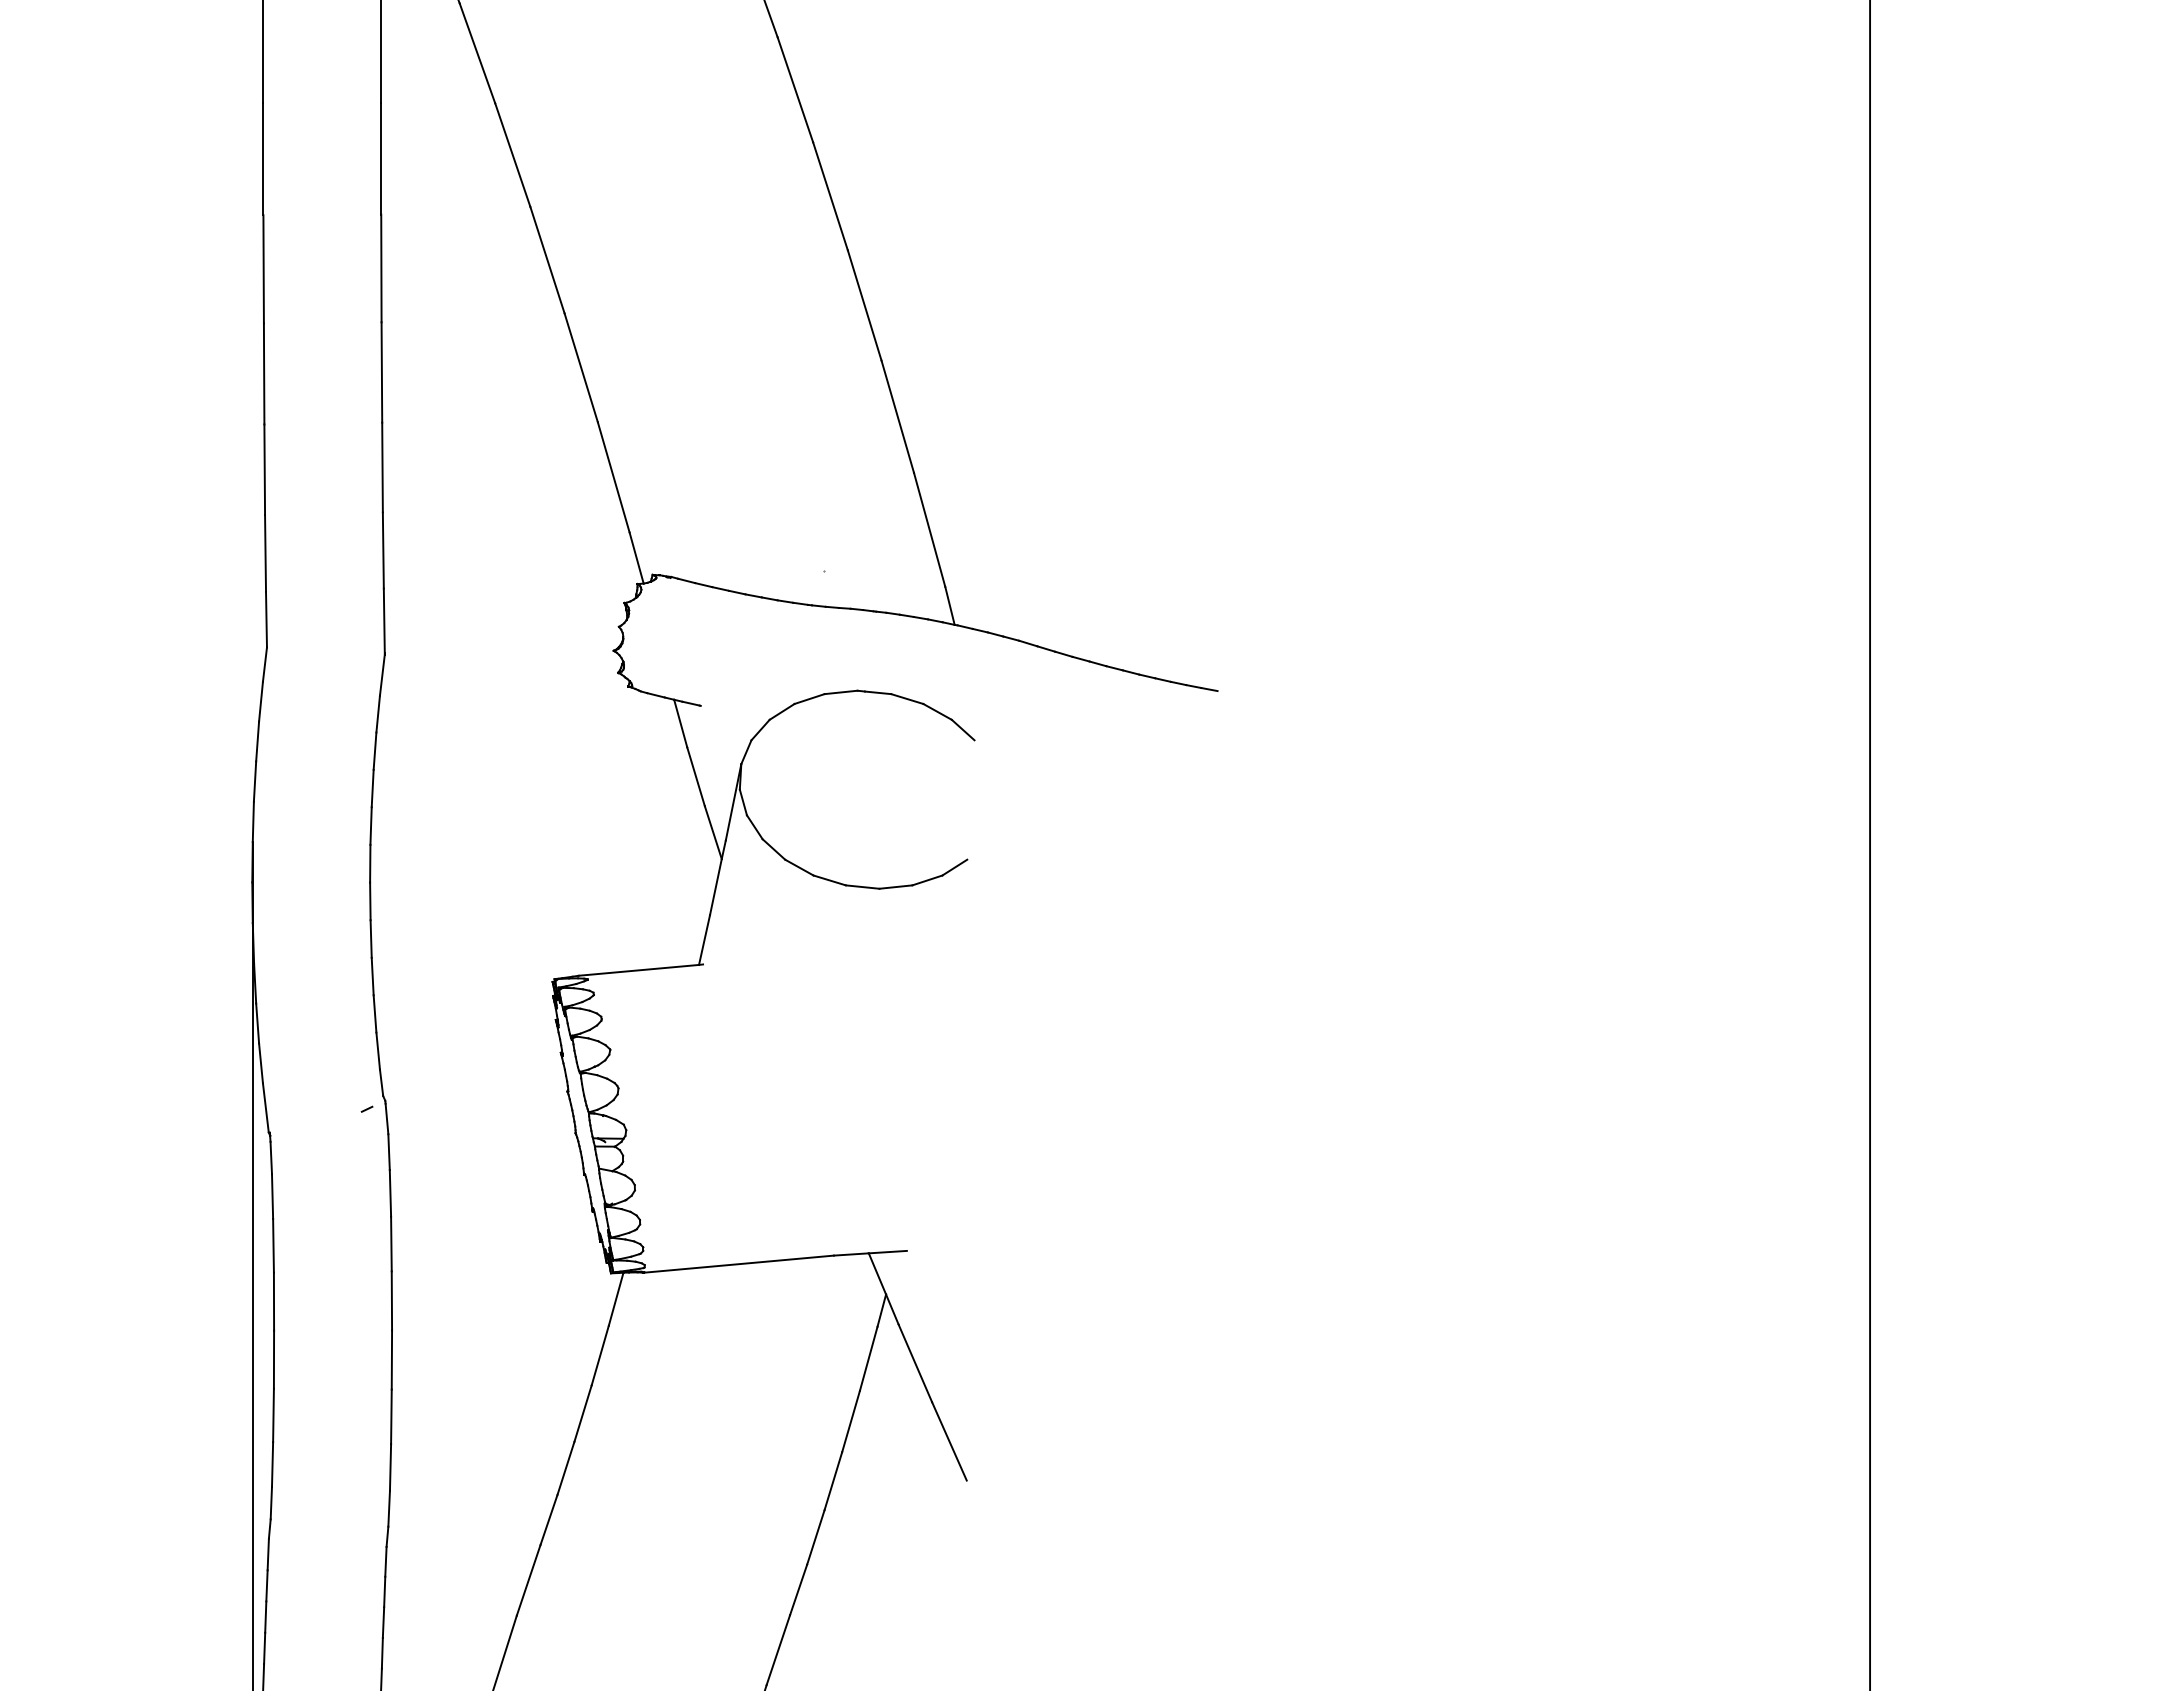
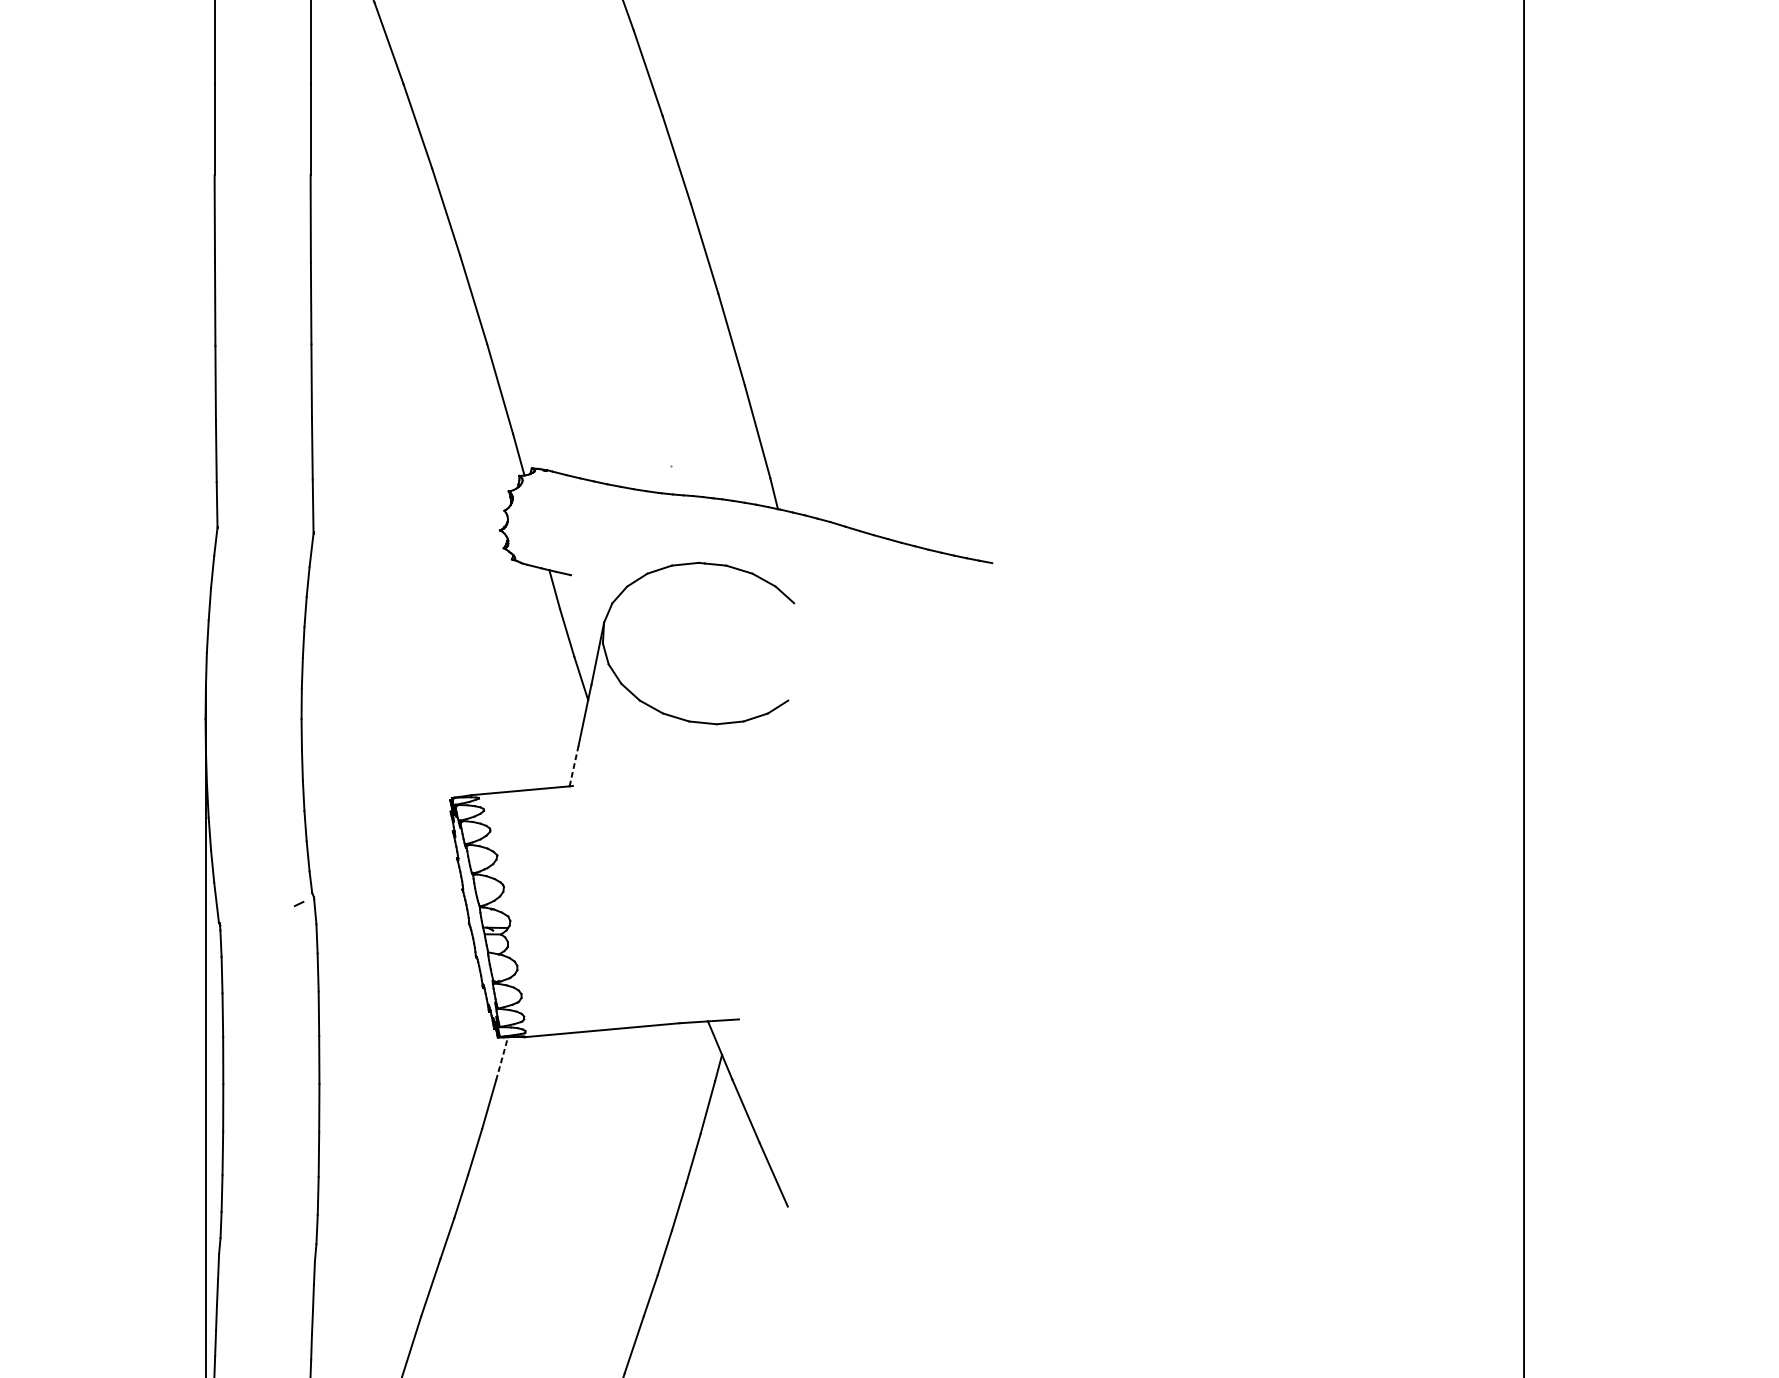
line: (704, 939) -> (574, 765), solid -> dashed
line: (616, 1299) -> (502, 1059), solid -> dashed

